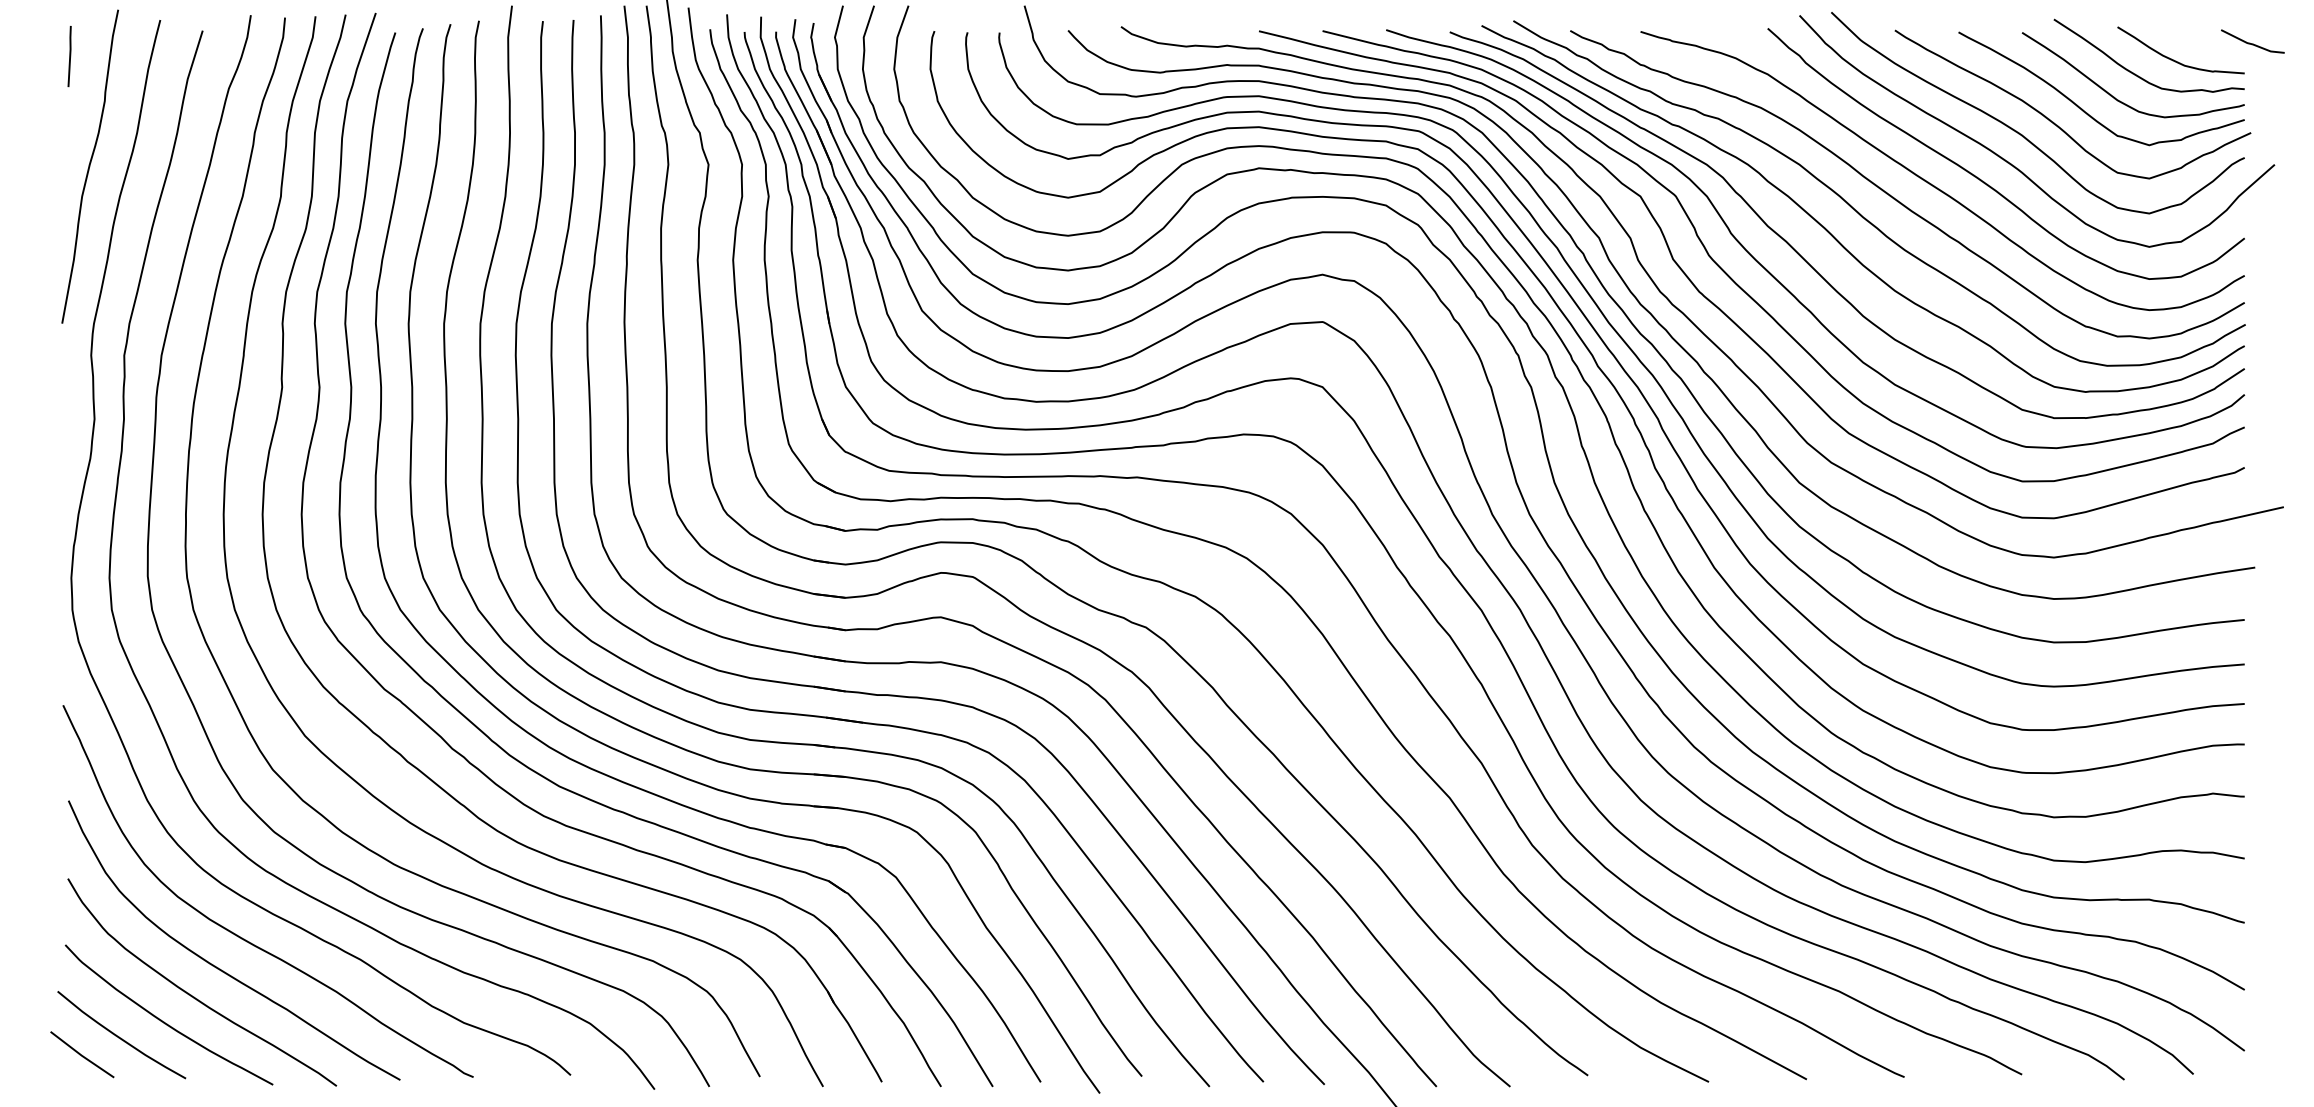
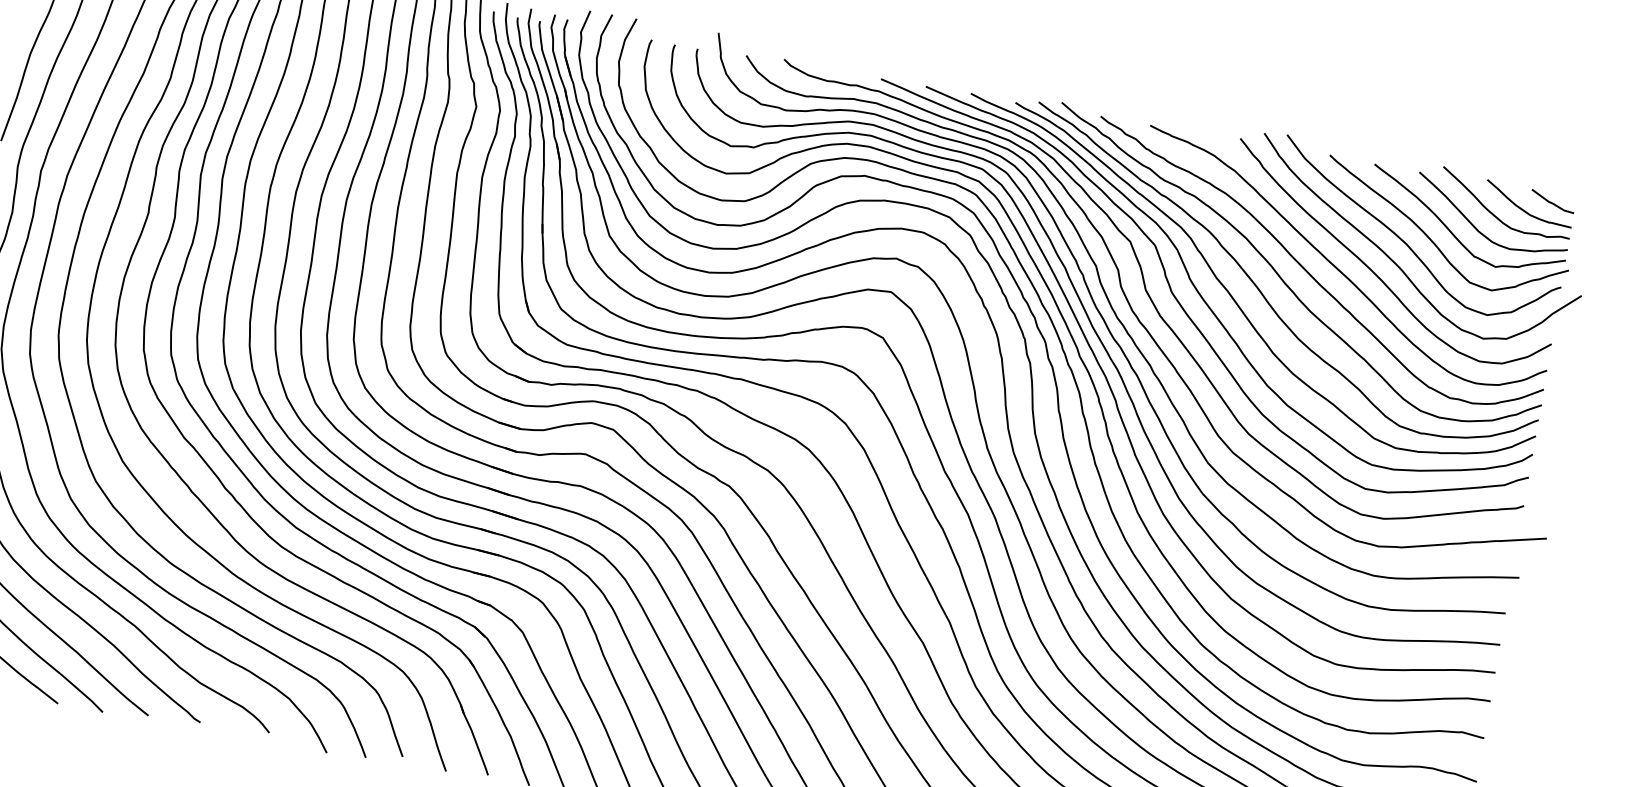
line: (2252, 43) -> (1552, 202), moved

